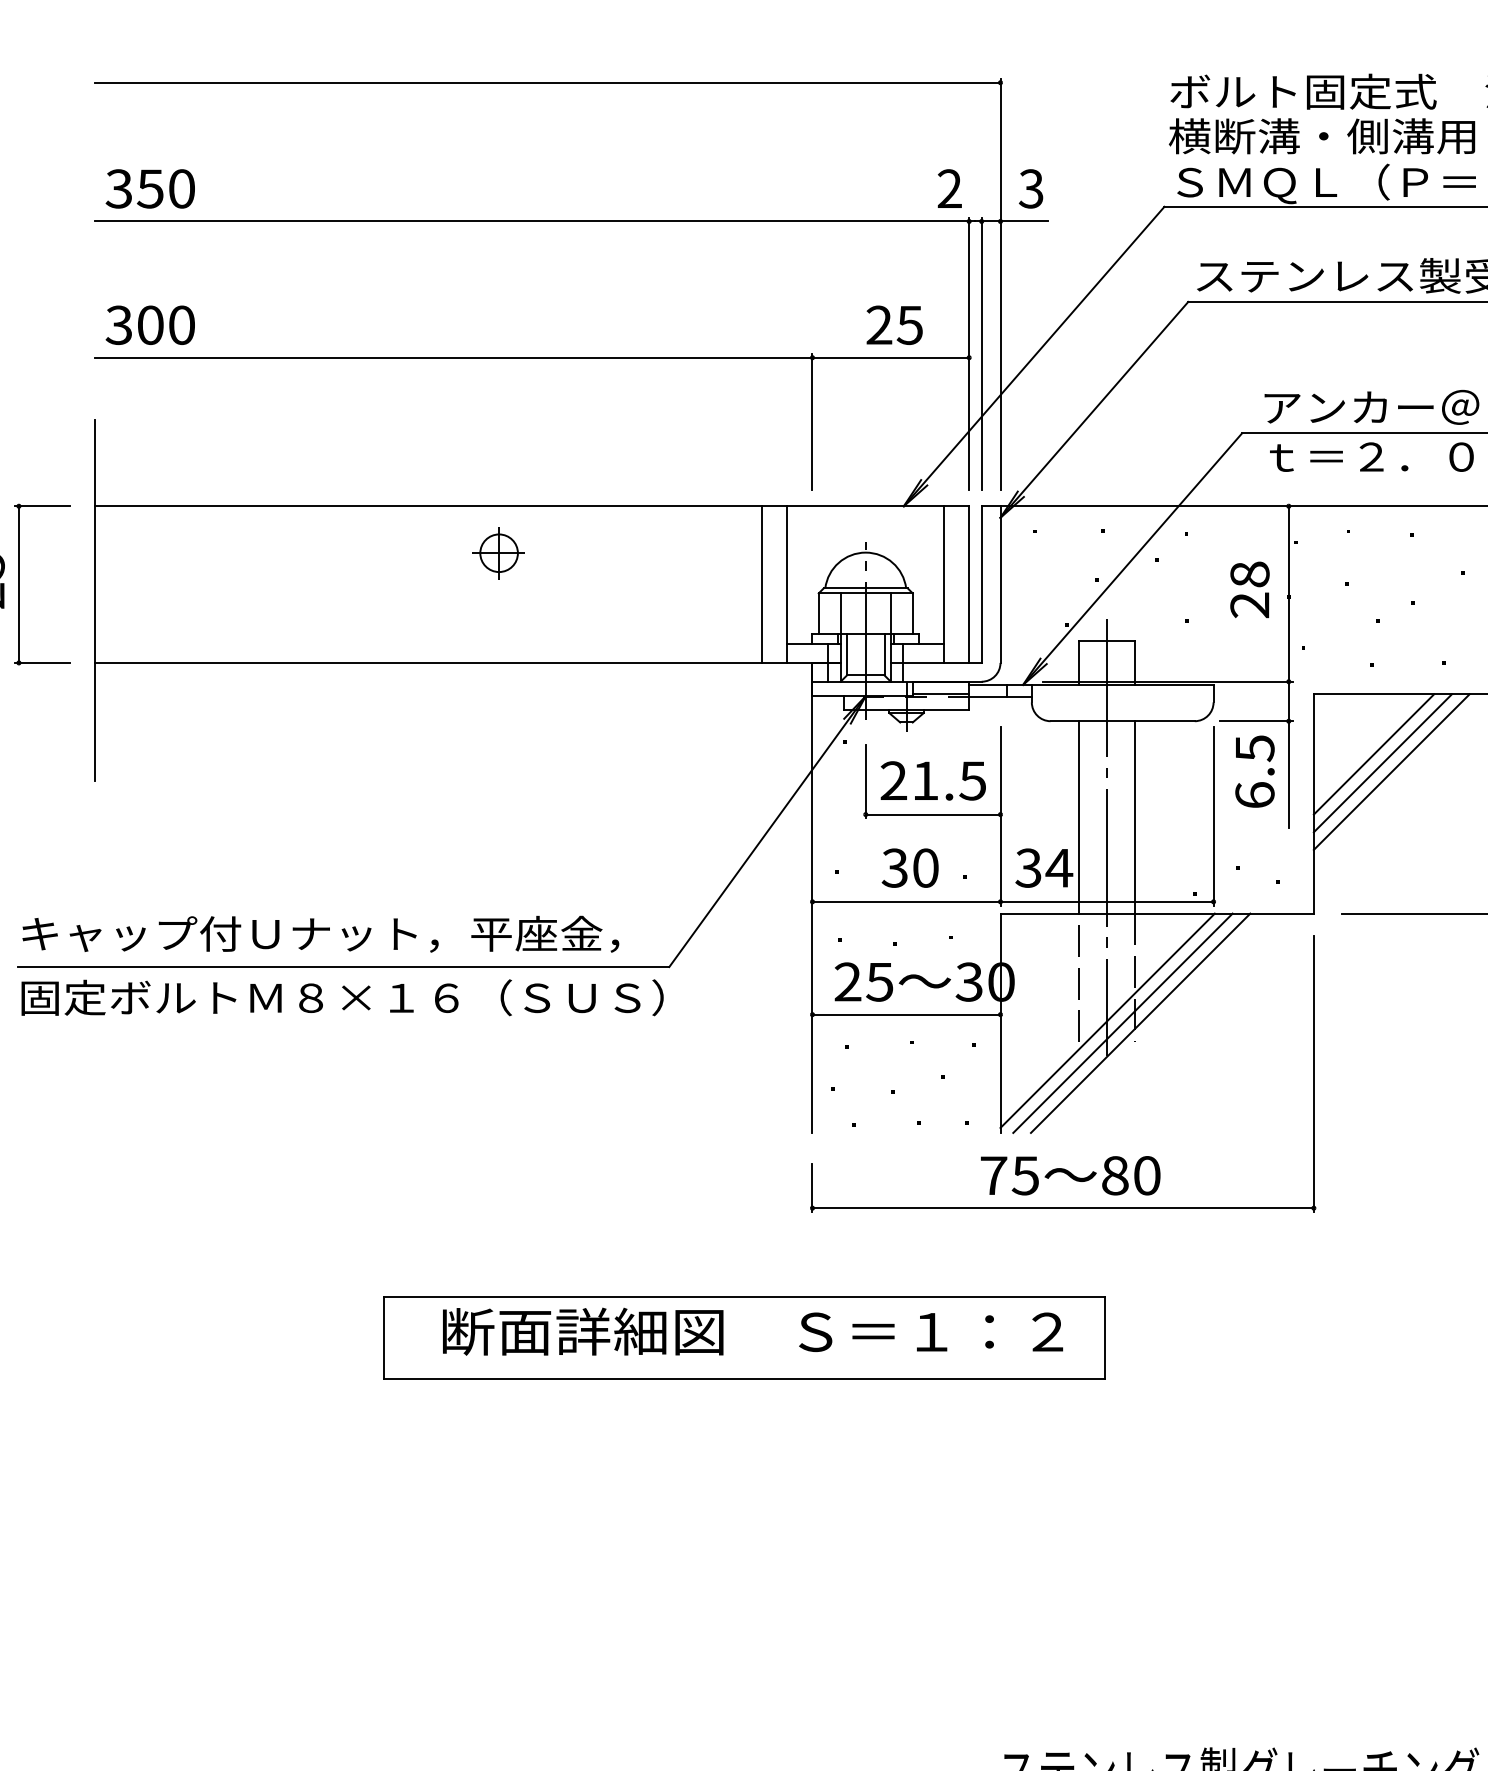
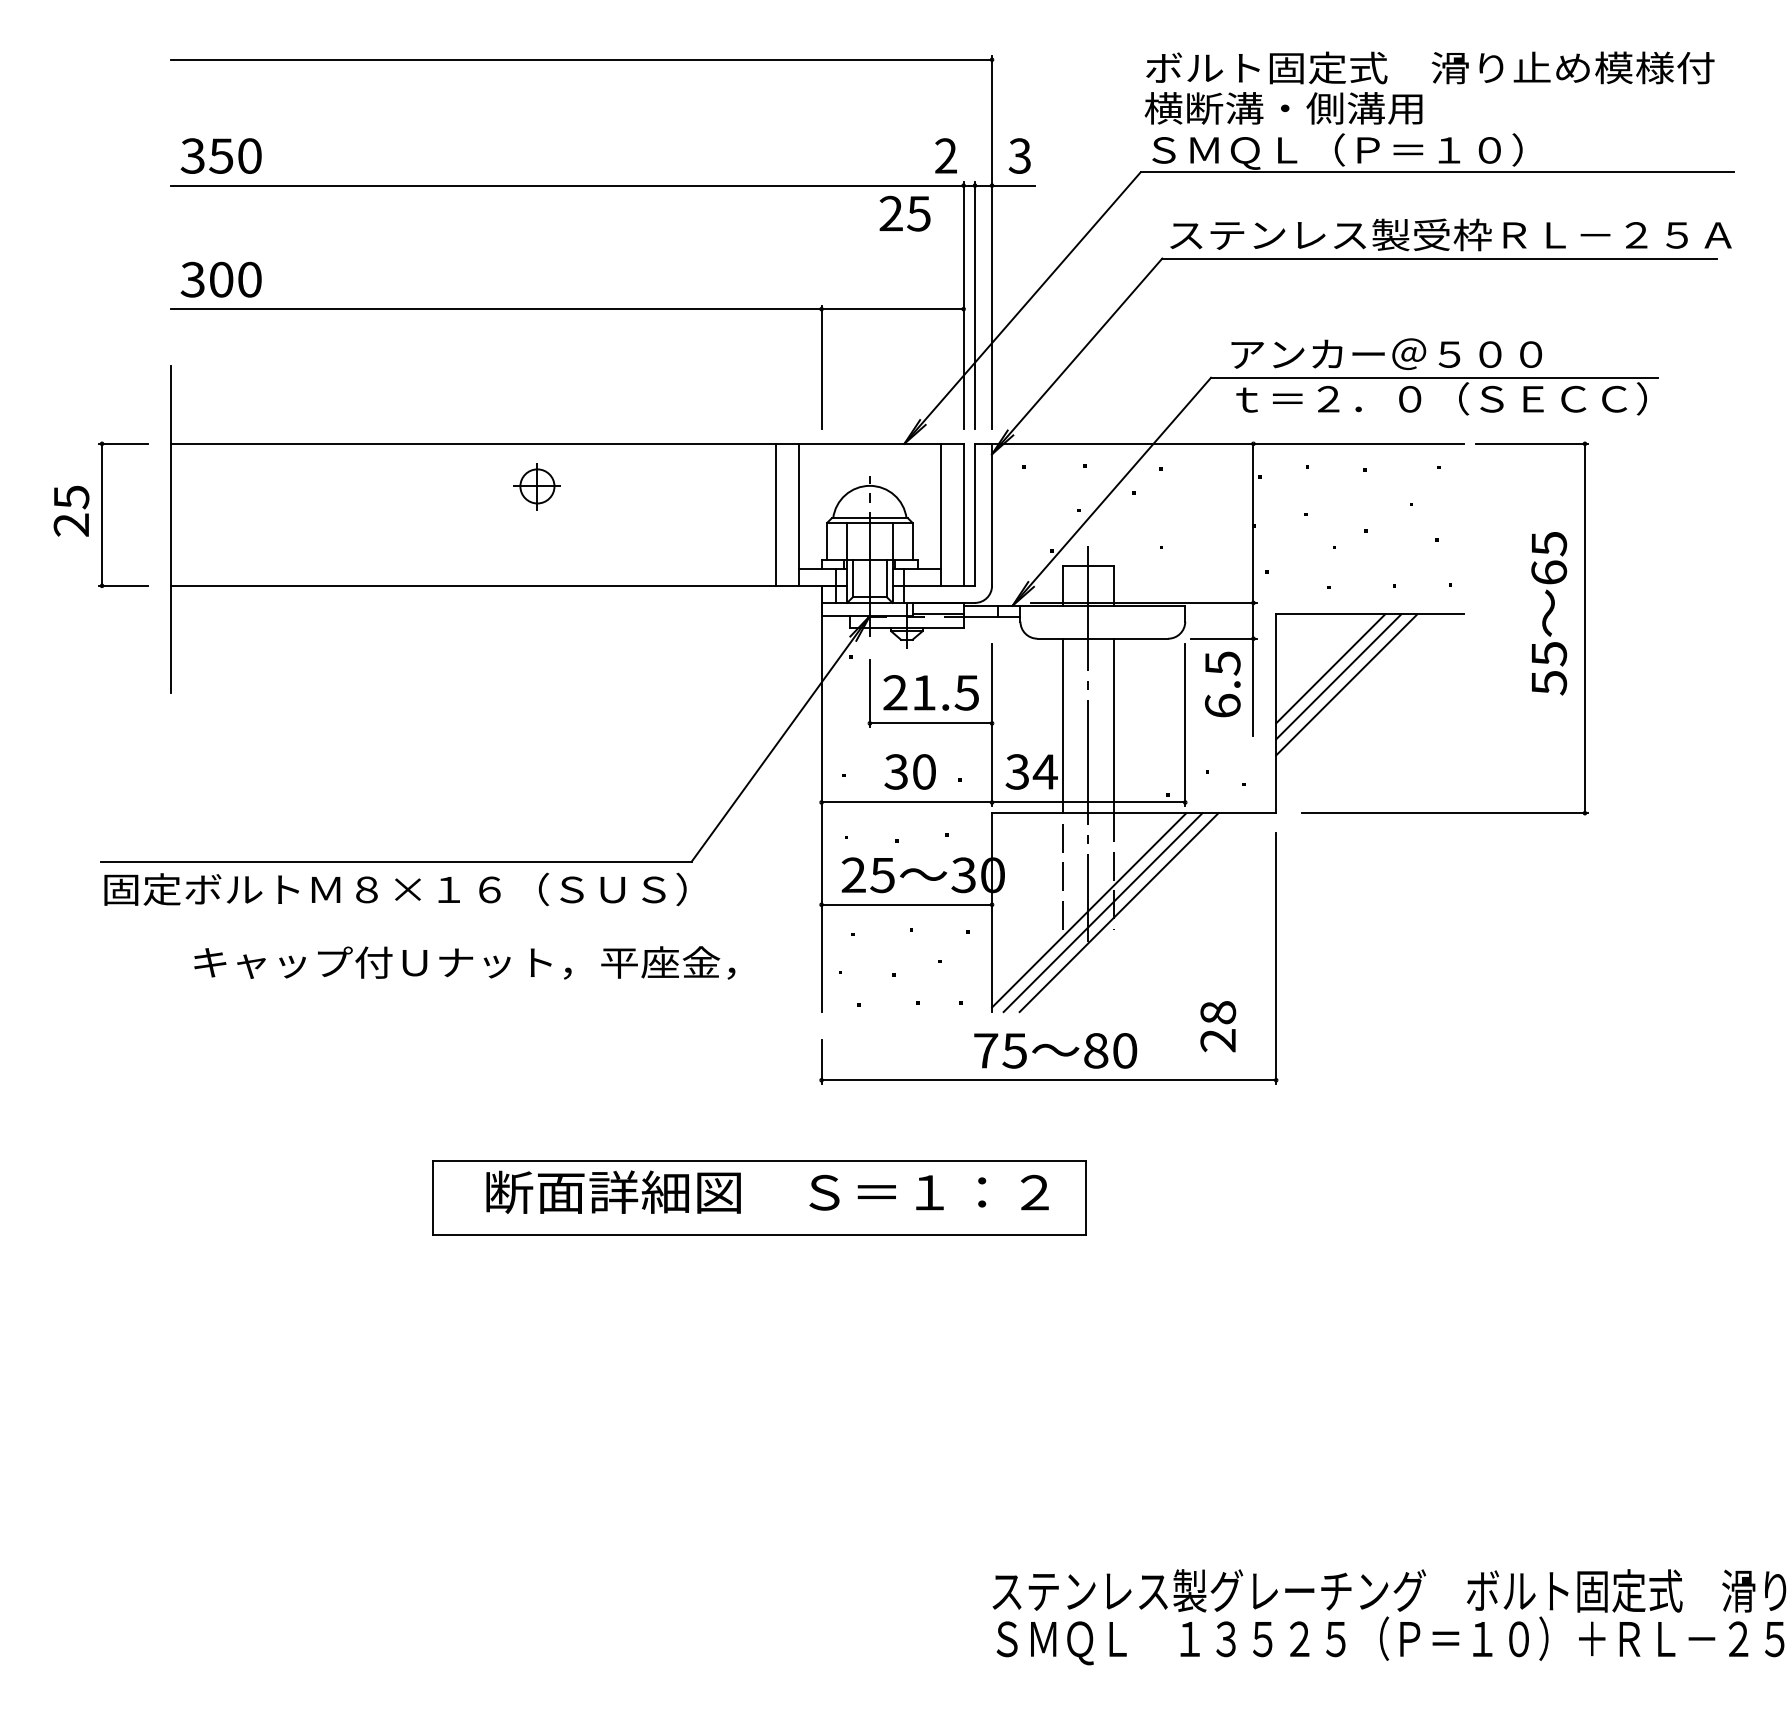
text: (894, 325) -> (904, 213), moved
text: (1250, 589) -> (1218, 1026), moved
text: (320, 933) -> (464, 962), moved

